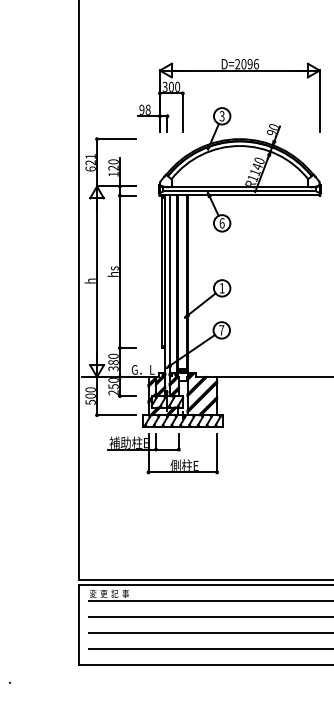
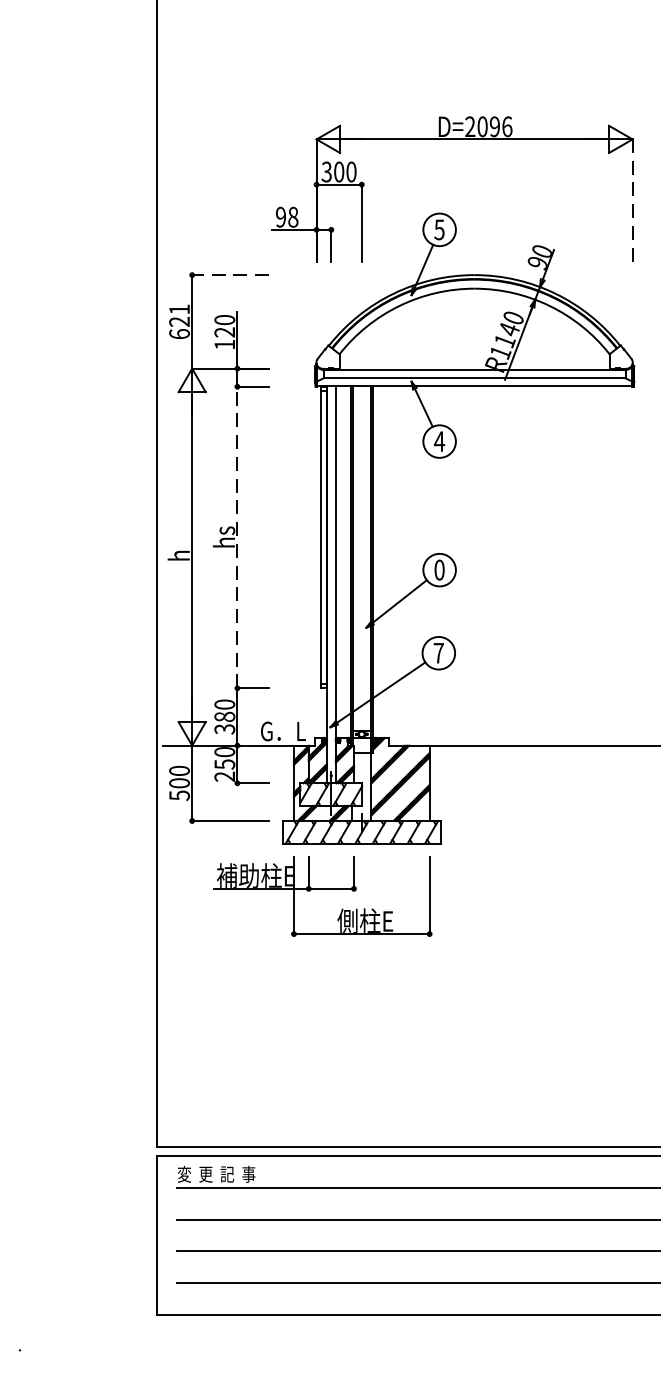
line: (319, 101) -> (632, 200), solid -> dashed
text: (221, 115) -> (438, 228), 3 -> 5
line: (115, 139) -> (228, 275), solid -> dashed
text: (221, 223) -> (438, 441), 6 -> 4
line: (119, 271) -> (236, 536), solid -> dashed
text: (221, 288) -> (438, 570), 1 -> 0

